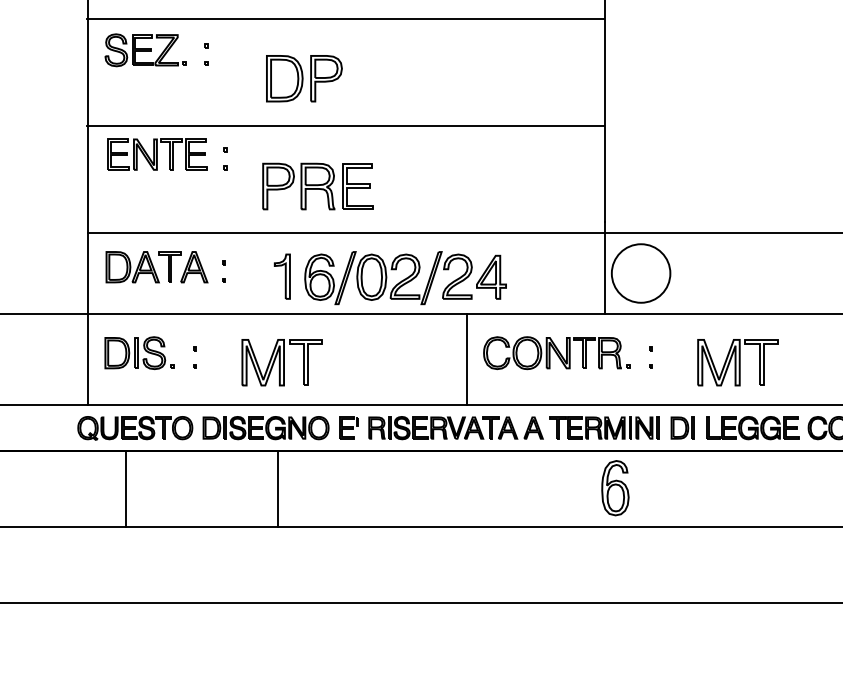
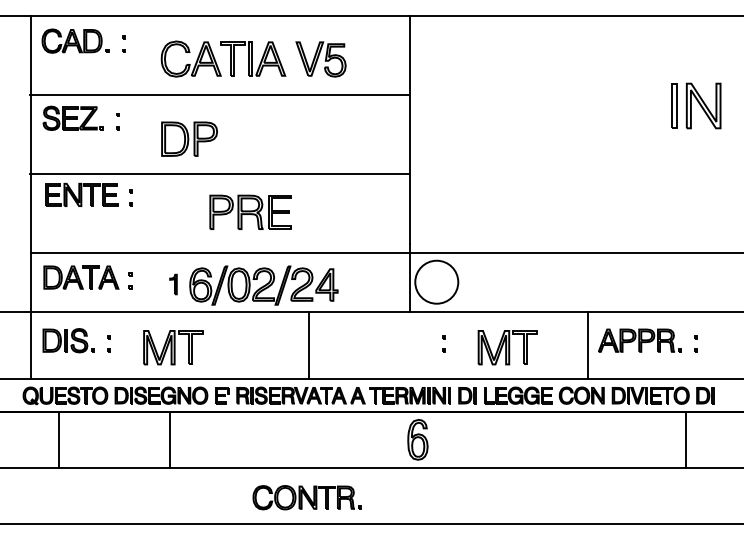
part: (317, 185) -> (250, 211), moved
part: (282, 276) -> (173, 284), size x0.6
part: (556, 352) -> (306, 497), moved

